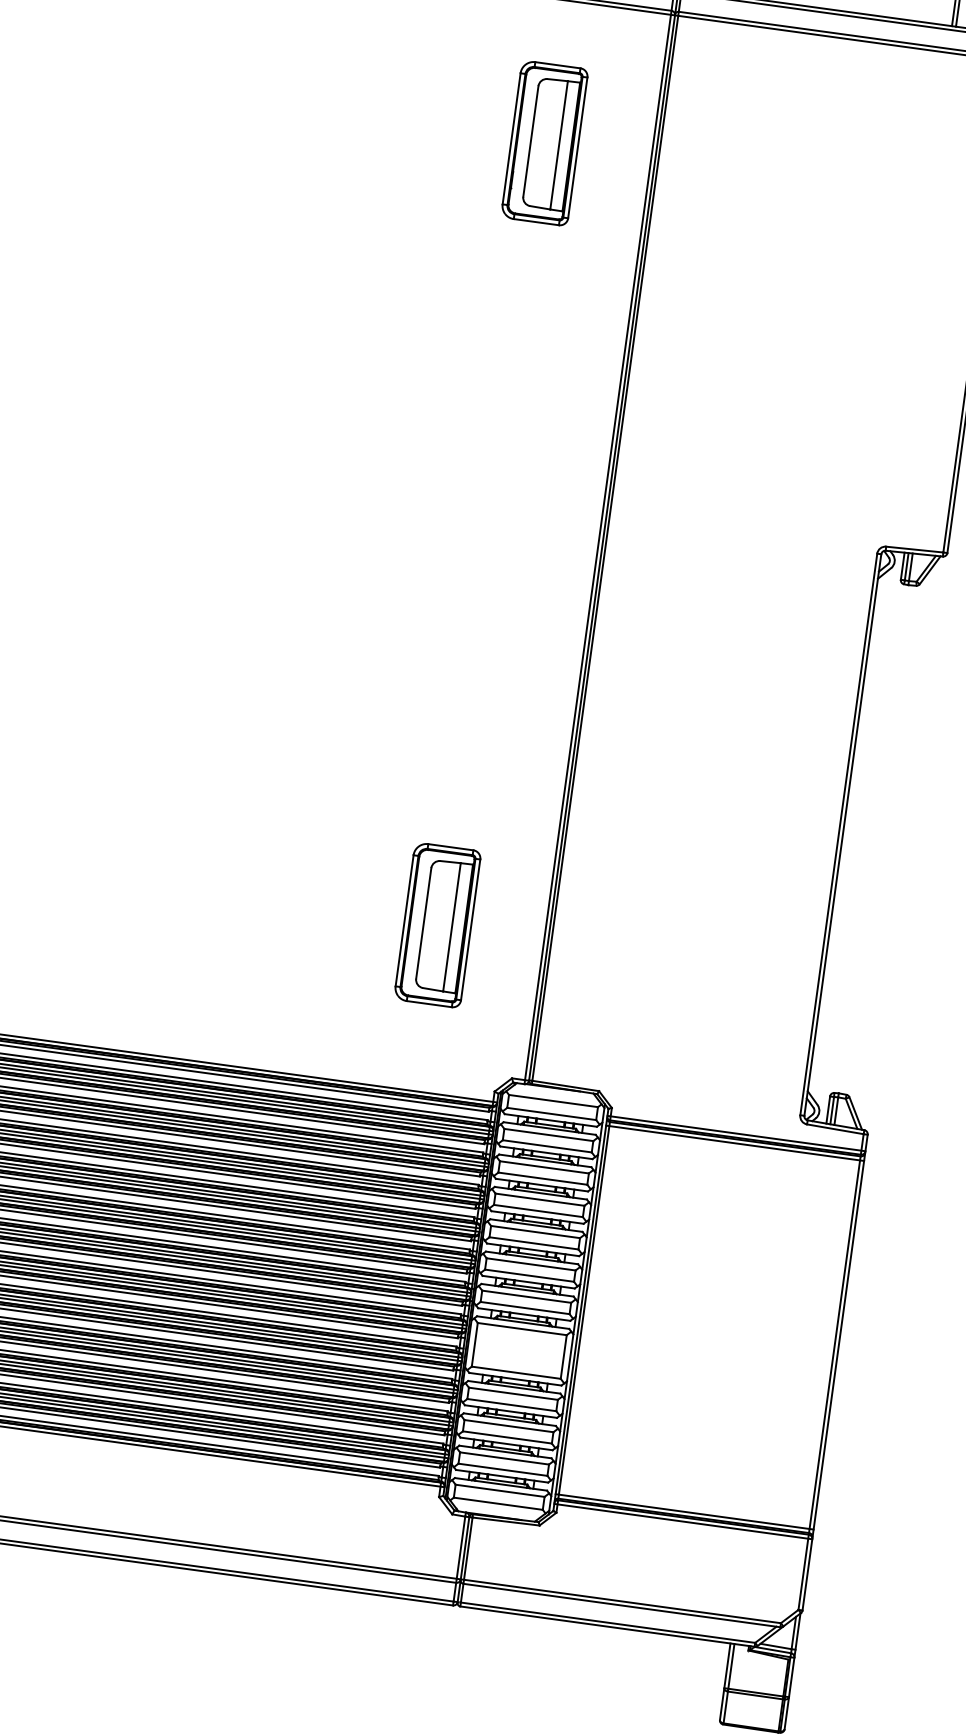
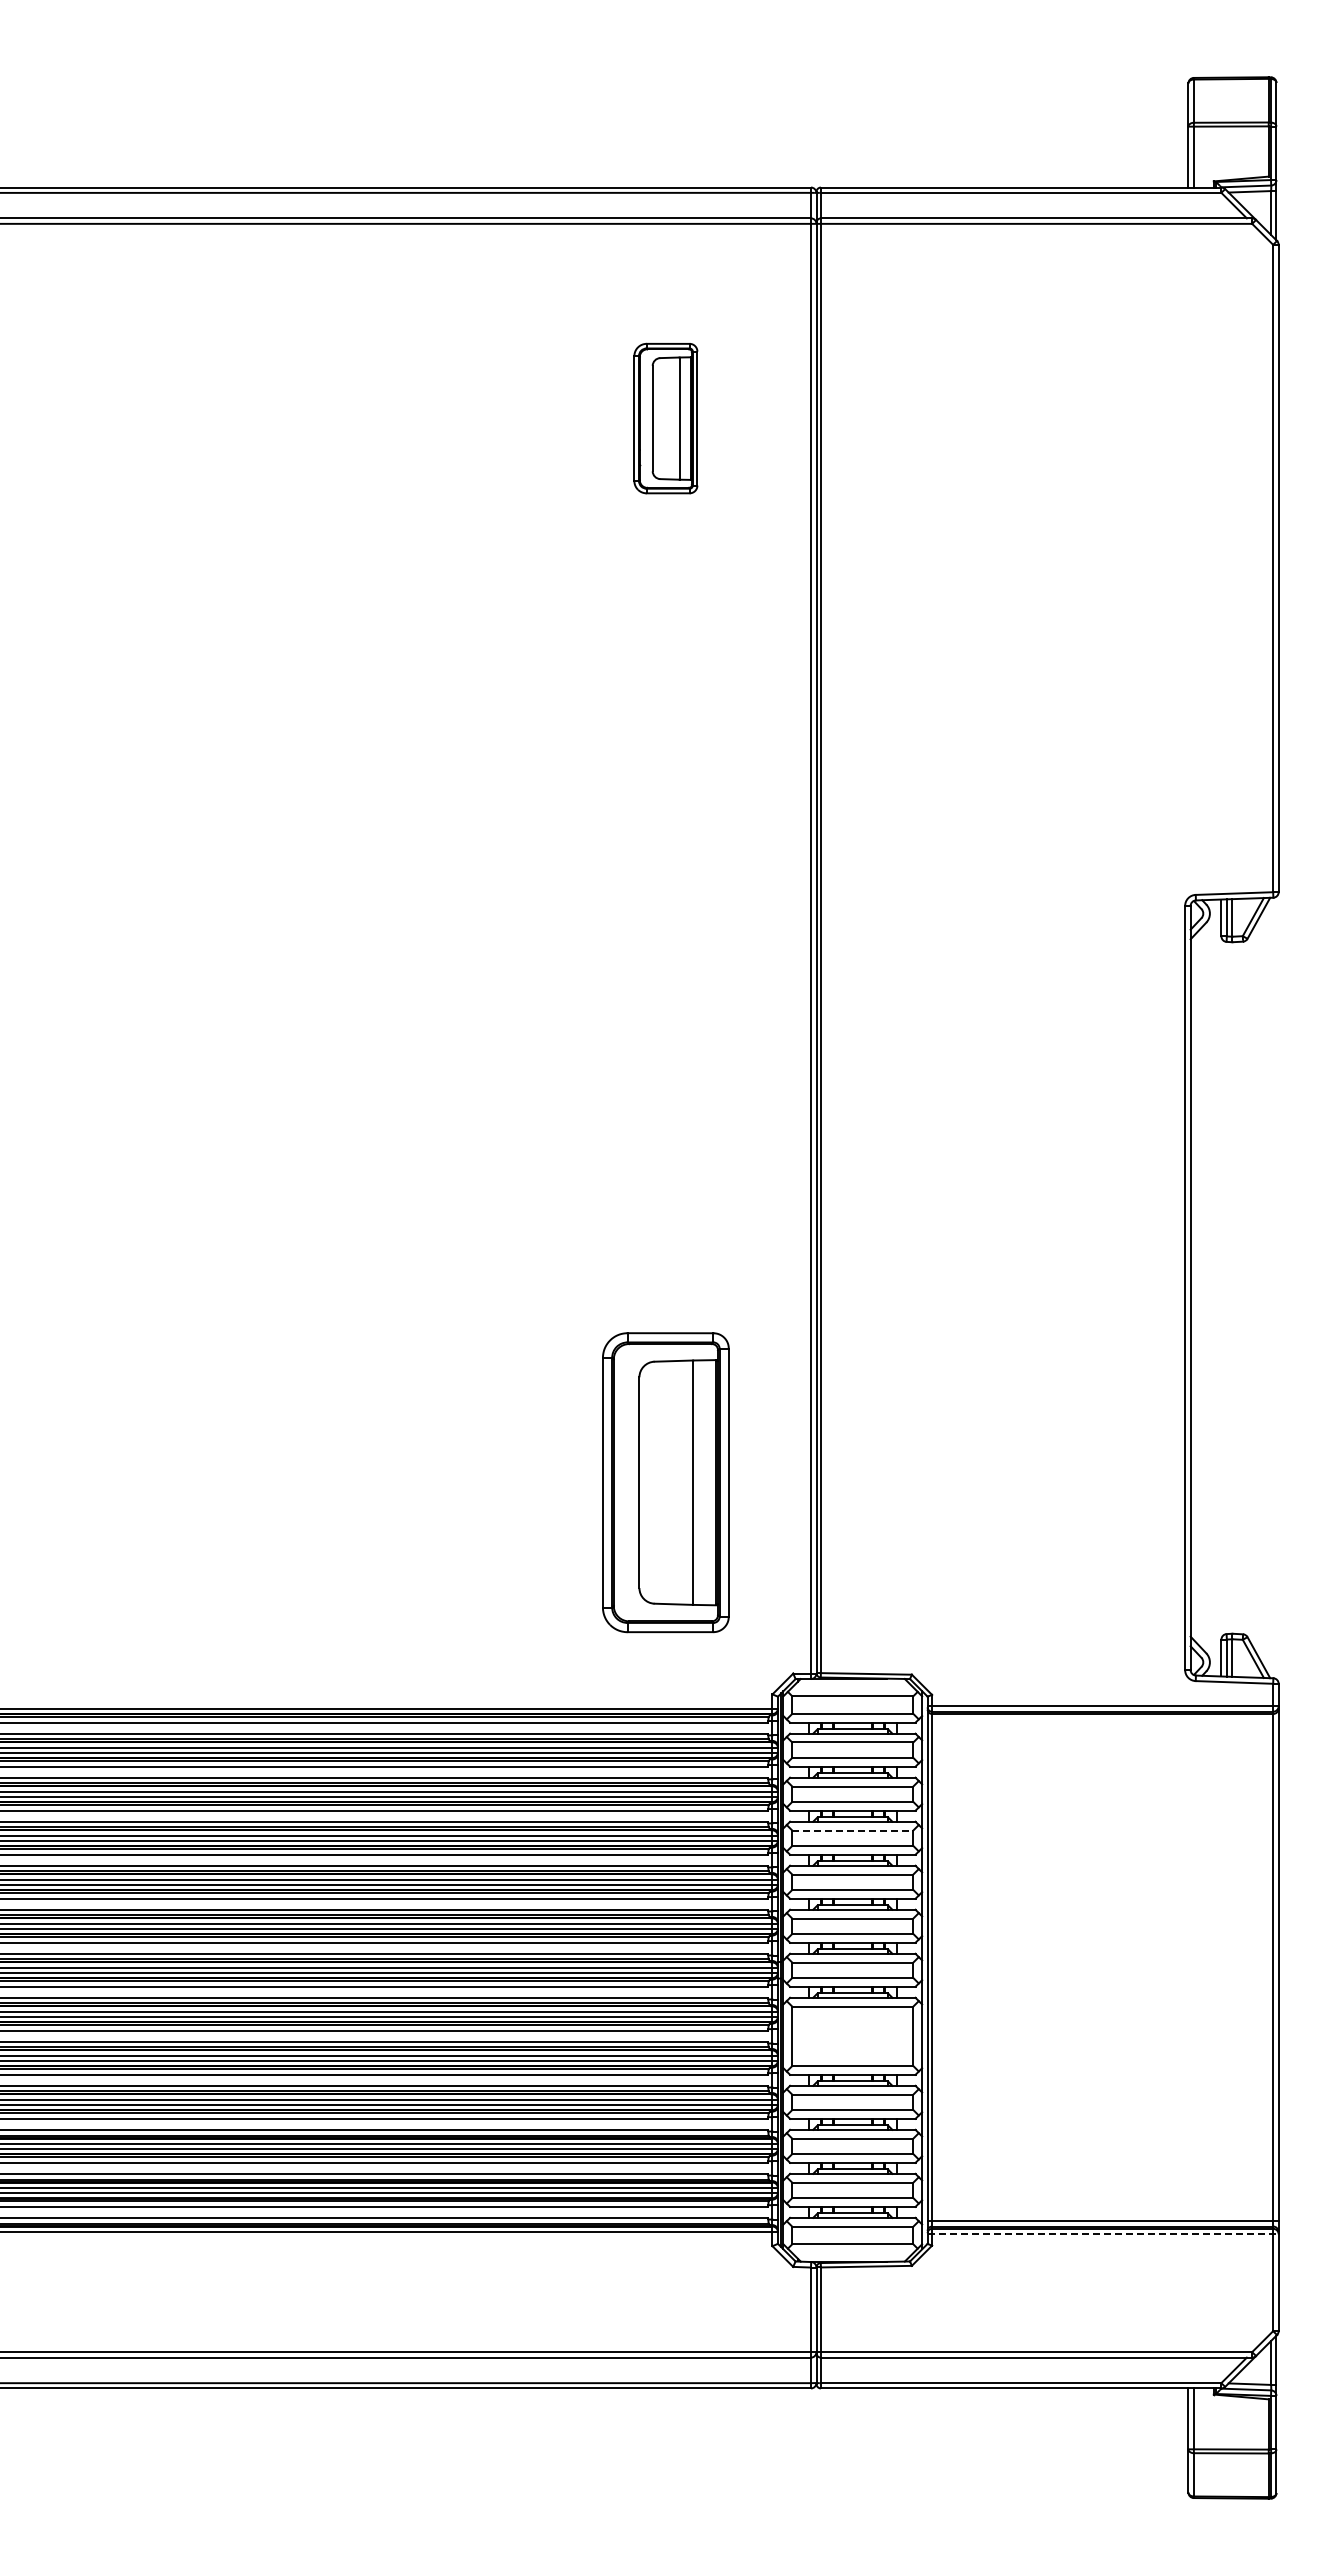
part: (544, 143) -> (665, 418), size x0.7
part: (437, 925) -> (665, 1482), size x1.4
line: (734, 1143) -> (1102, 1719), removed
line: (539, 1199) -> (852, 1830), solid -> dashed
line: (683, 1521) -> (1103, 2234), solid -> dashed

